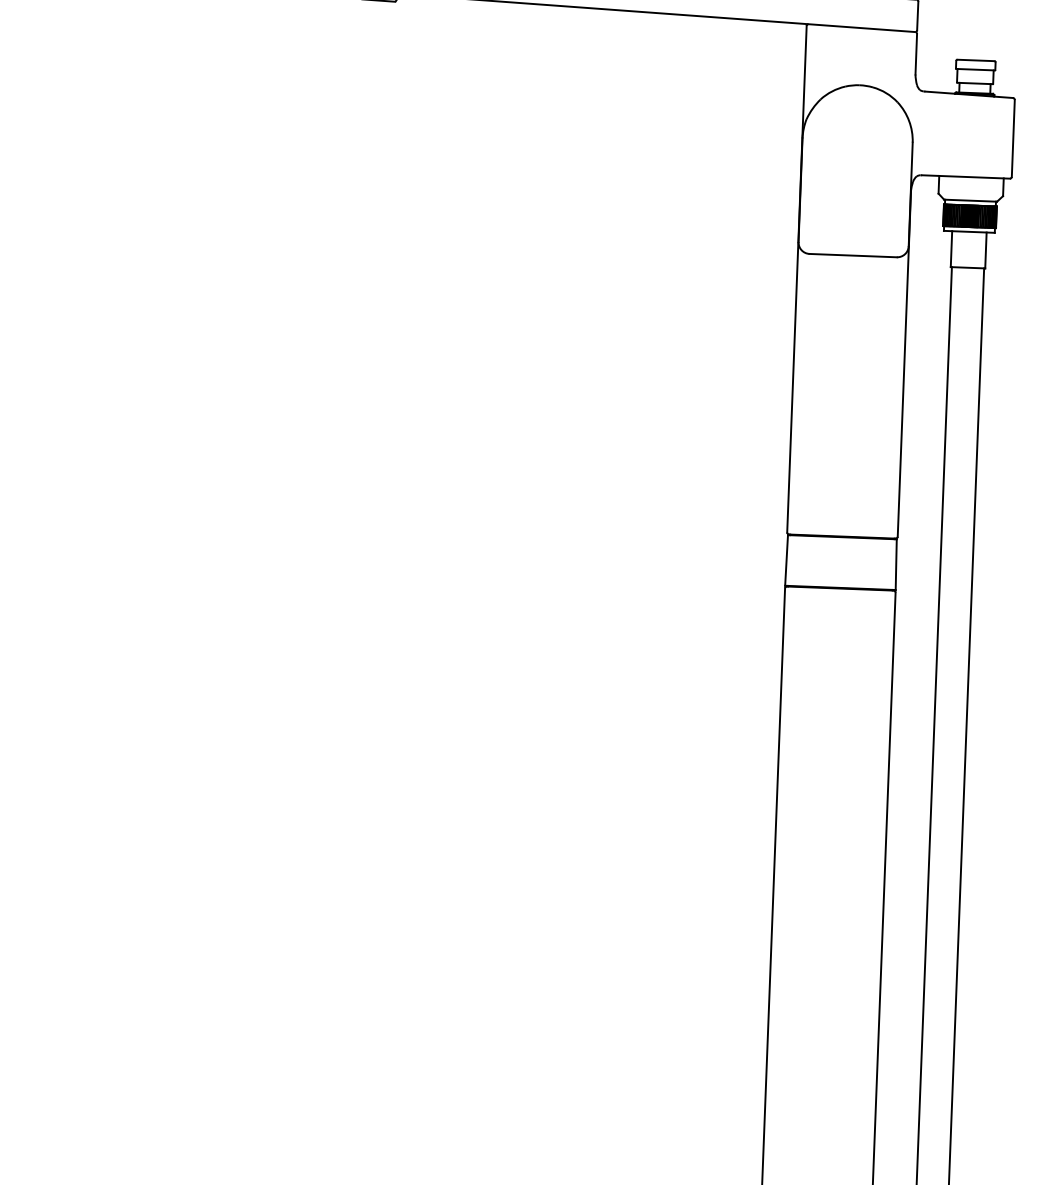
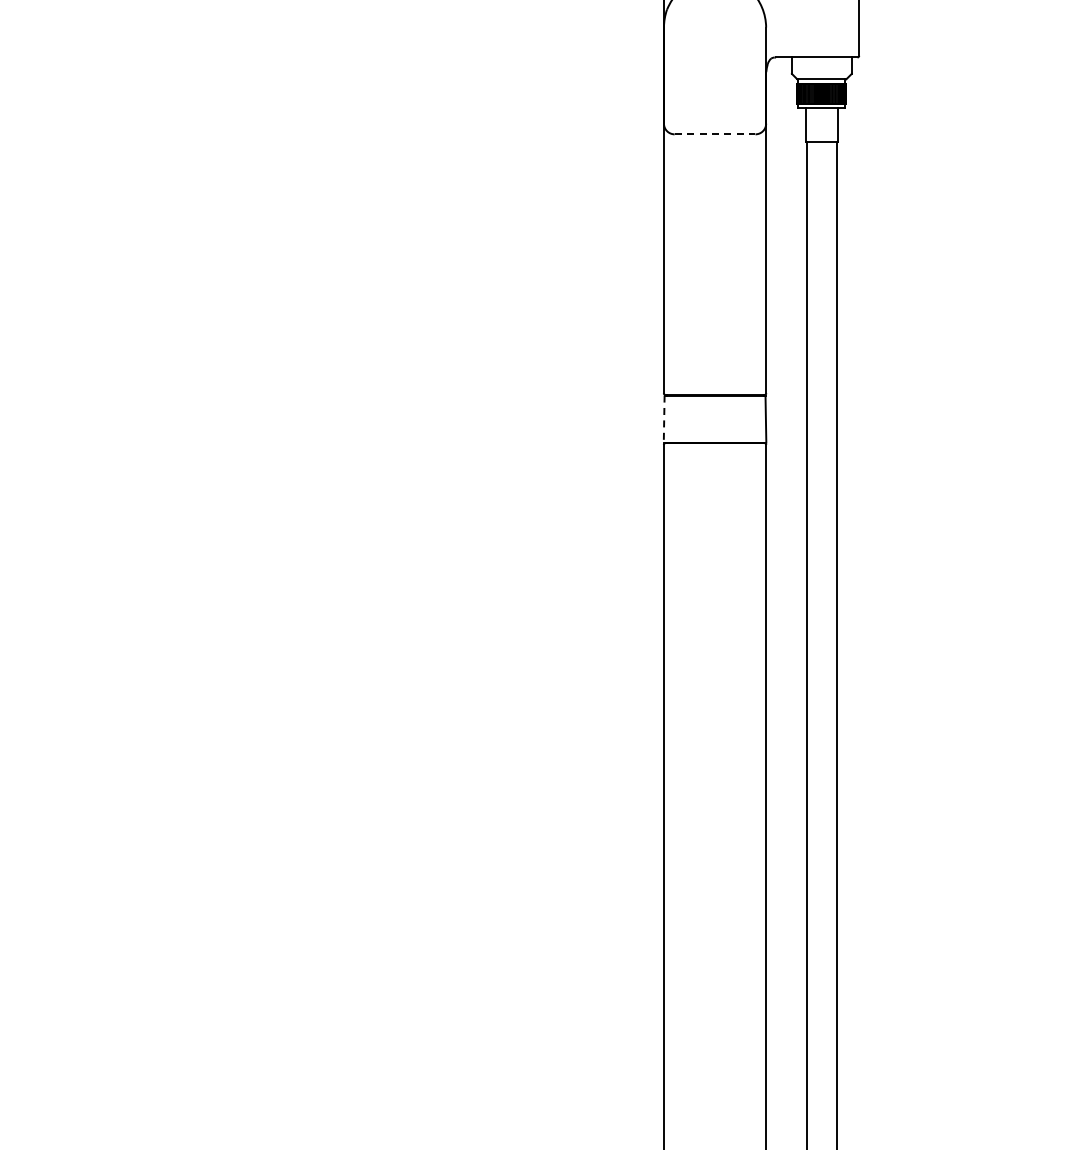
line: (853, 255) -> (715, 134), solid -> dashed
line: (786, 560) -> (664, 419), solid -> dashed

